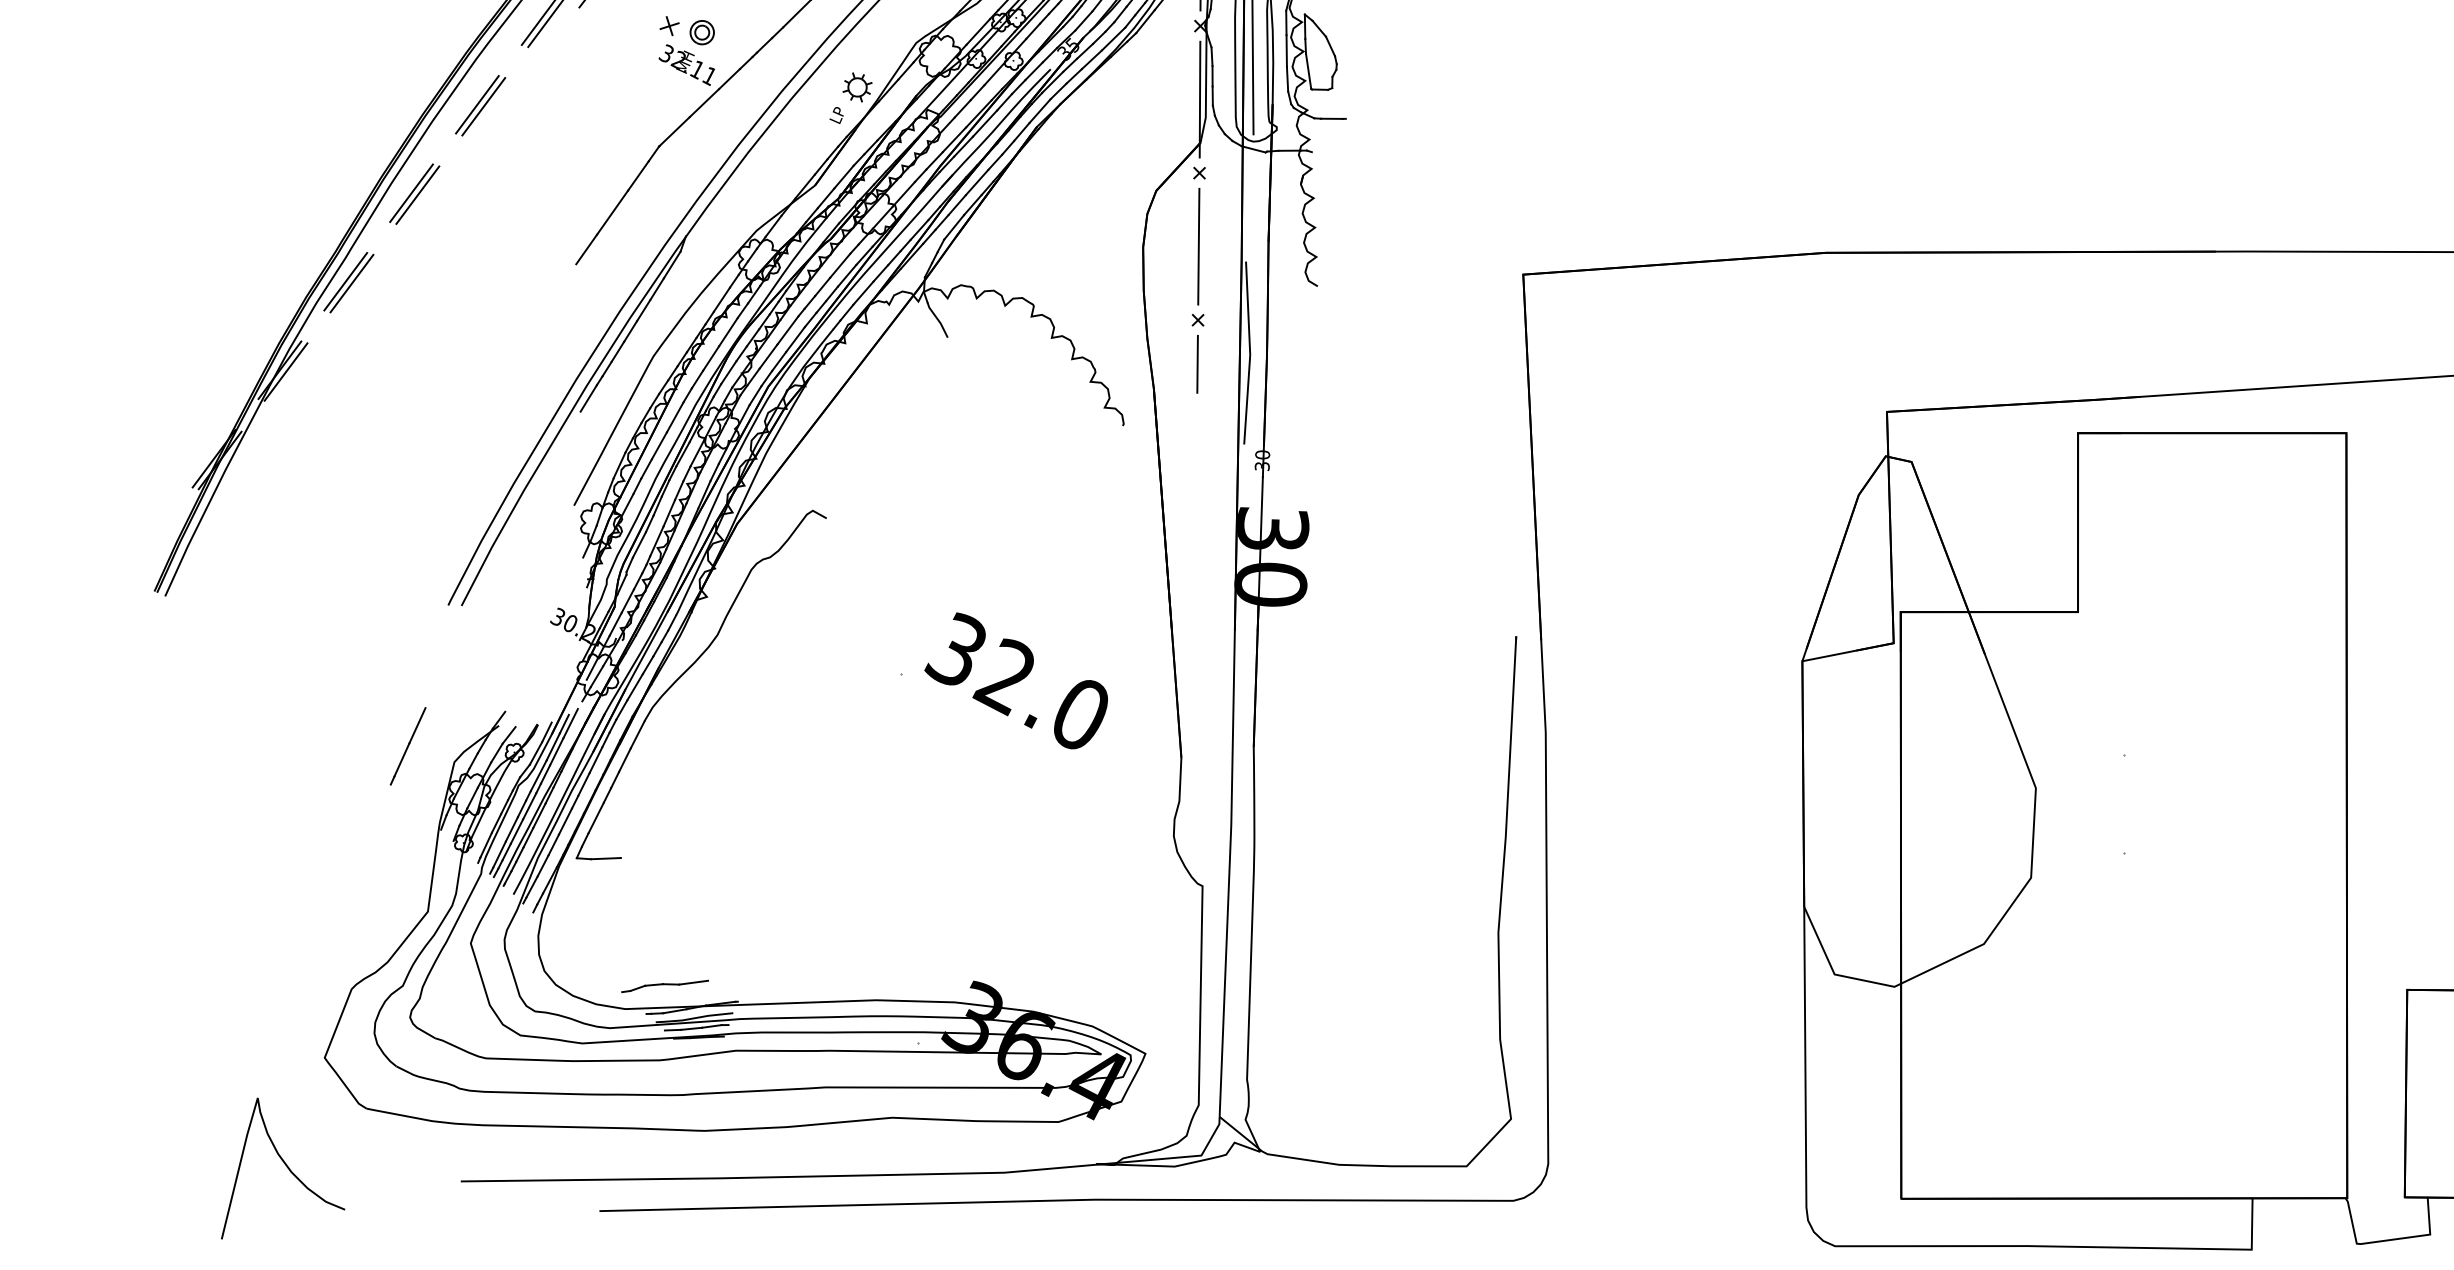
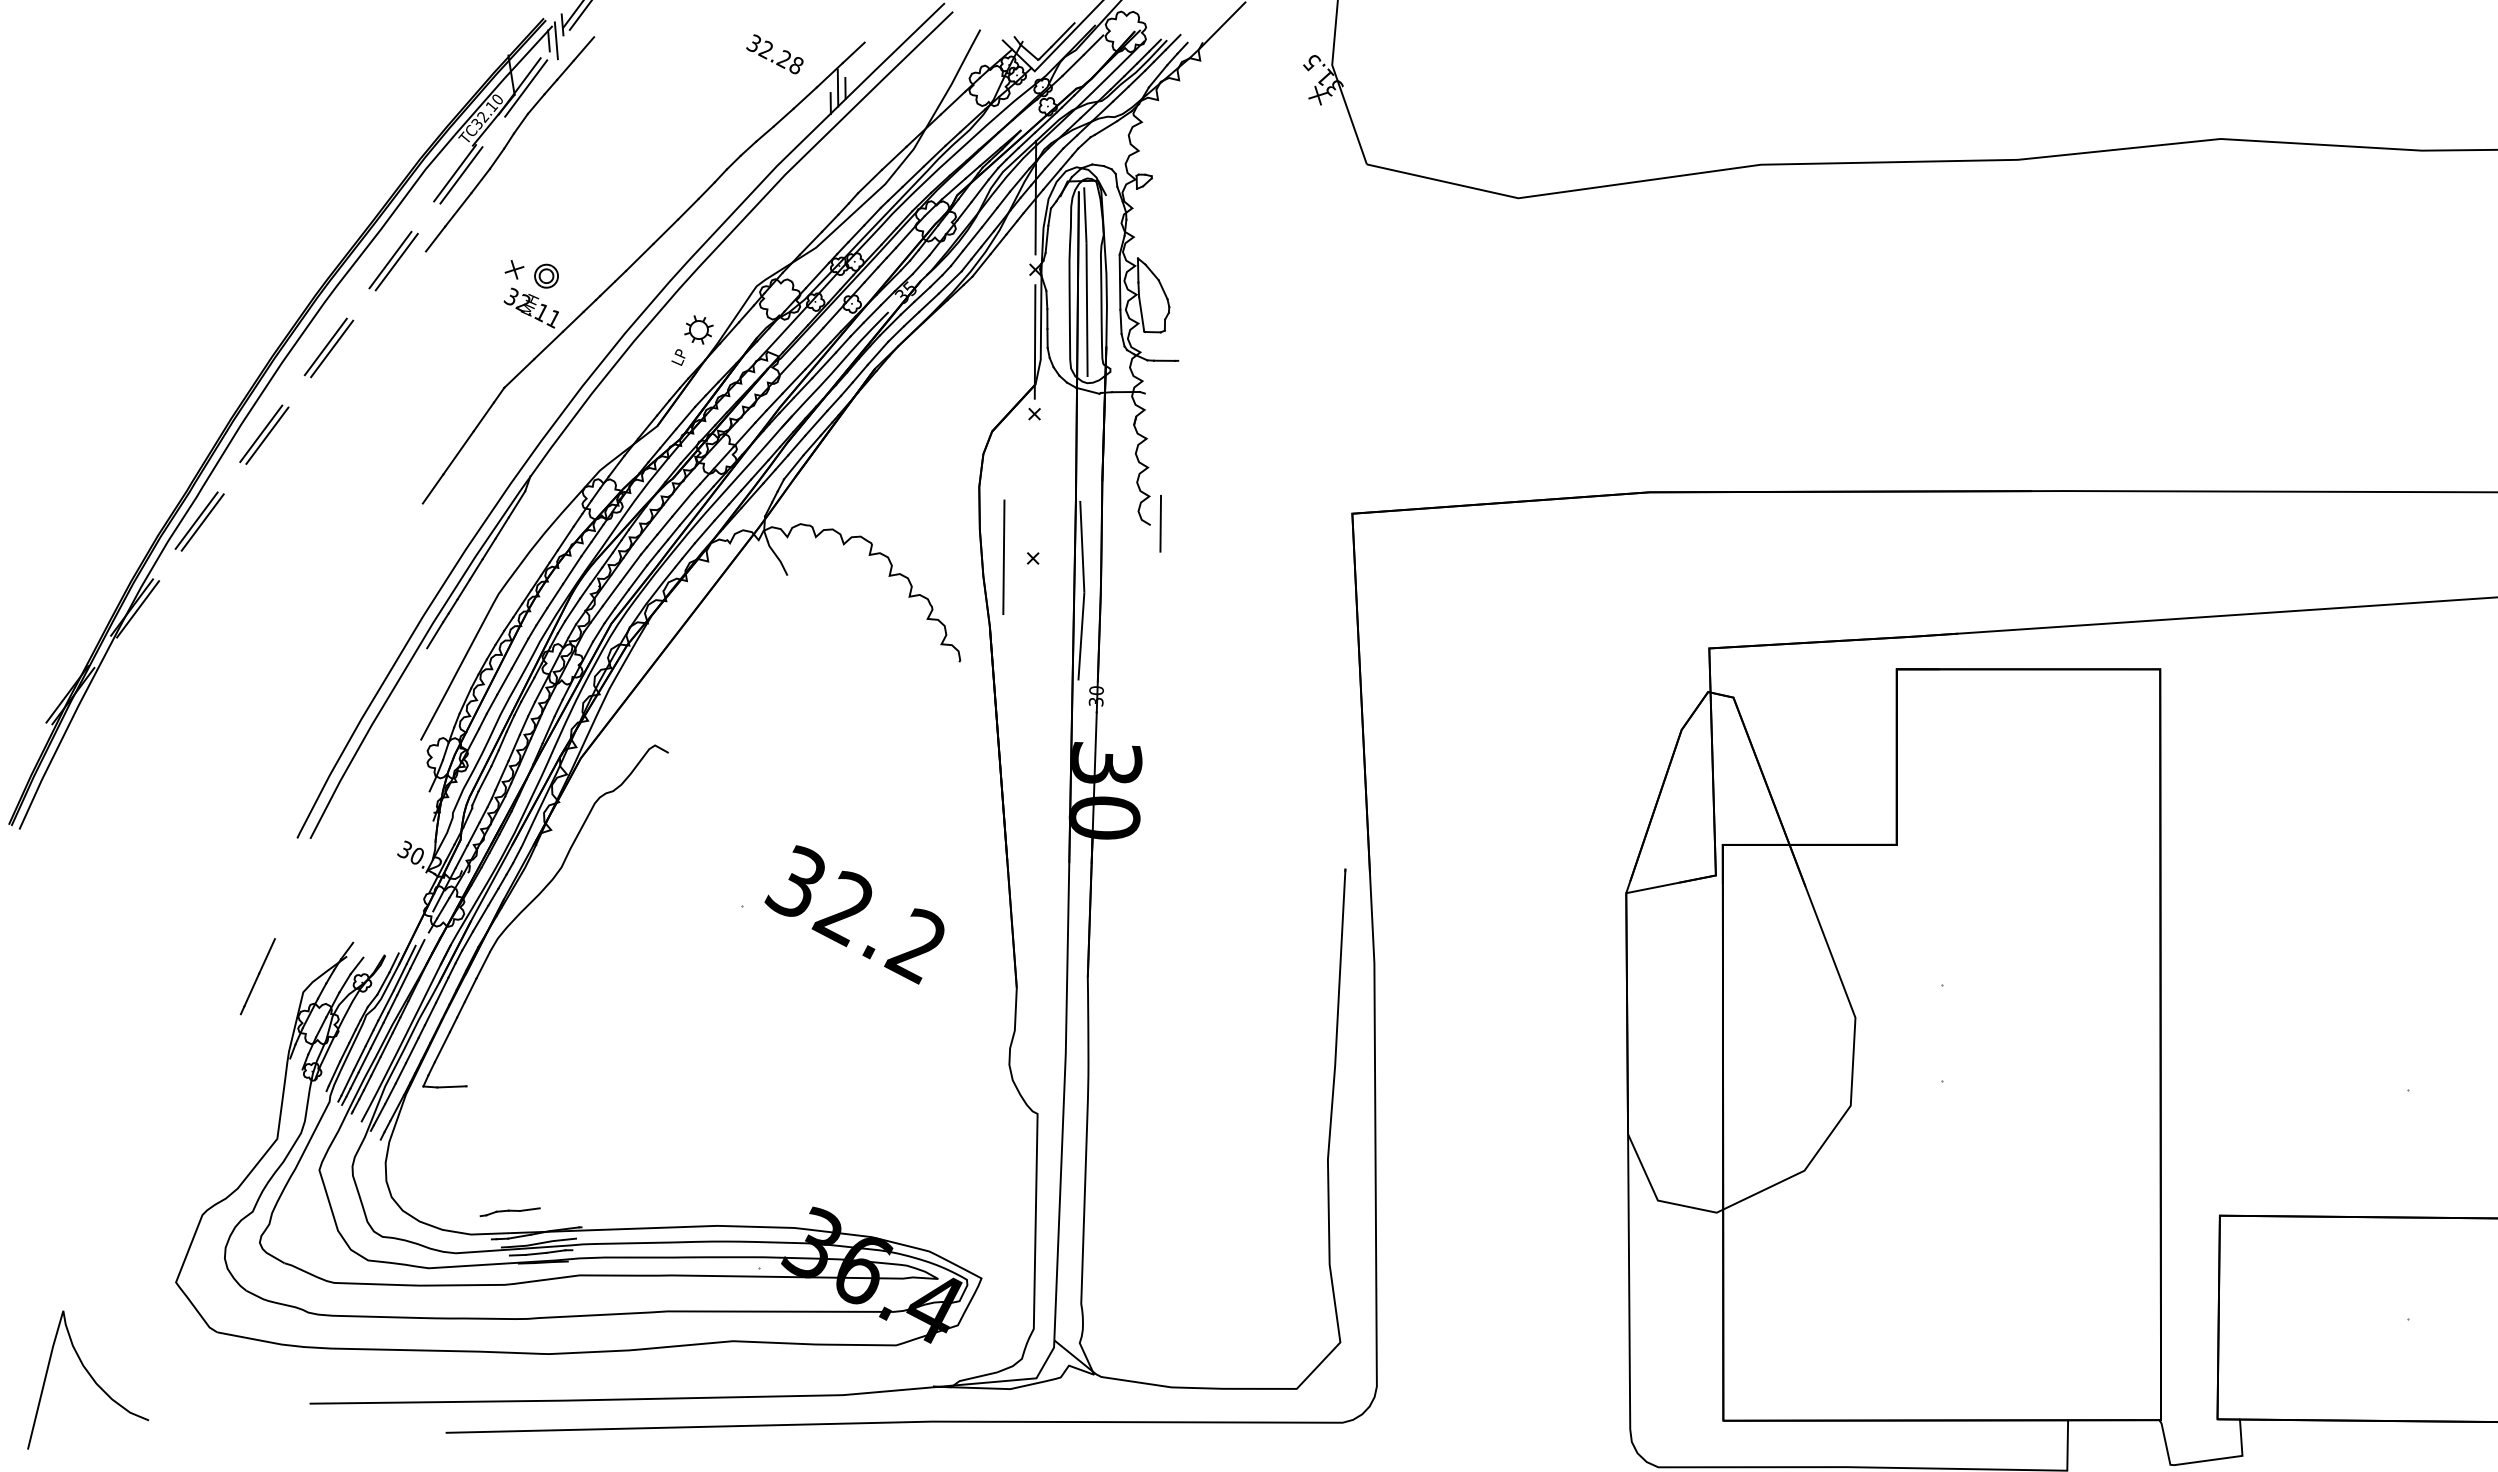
line: (1198, 245) -> (1003, 556), moved
line: (1197, 364) -> (1160, 523), moved
text: (1077, 715) -> (914, 946), 32.0 -> 32.2
part: (665, 985) -> (510, 1211), size x0.7
curve: (285, 1165) -> (90, 1377), moved

